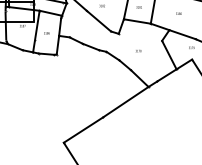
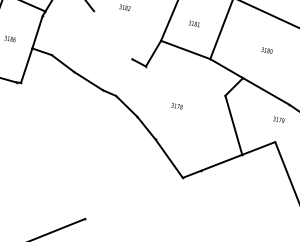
line: (98, 20) -> (112, 33), removed
line: (125, 102) -> (133, 198), removed

